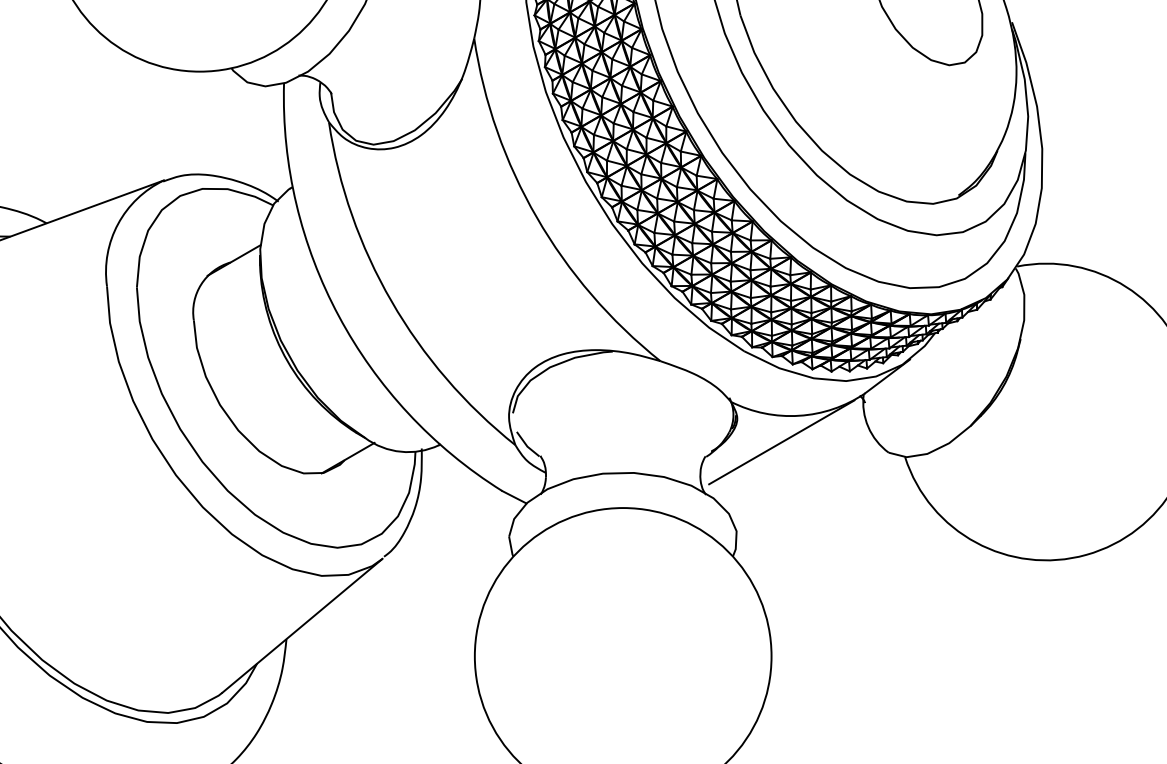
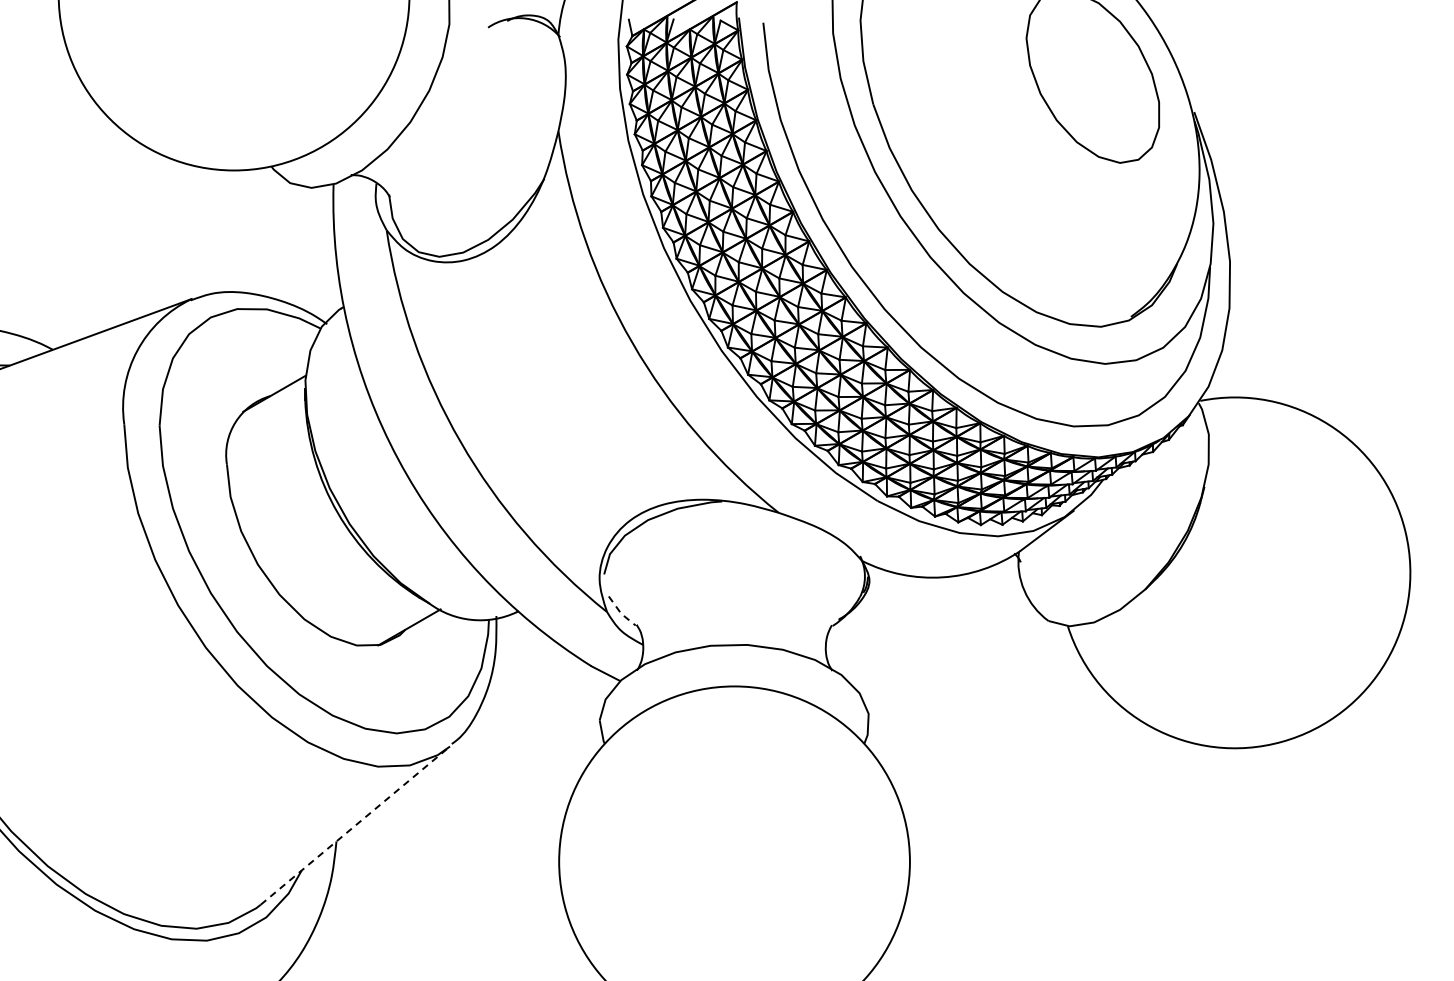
line: (781, 442) -> (921, 608), removed
line: (526, 446) -> (620, 613), solid -> dashed
line: (302, 625) -> (355, 825), solid -> dashed

